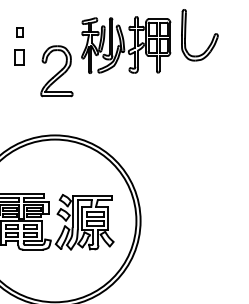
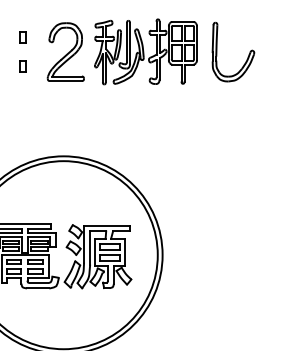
part: (211, 40) -> (246, 58), moved
part: (19, 57) -> (22, 66), size x0.62
part: (56, 71) -> (65, 52), moved

